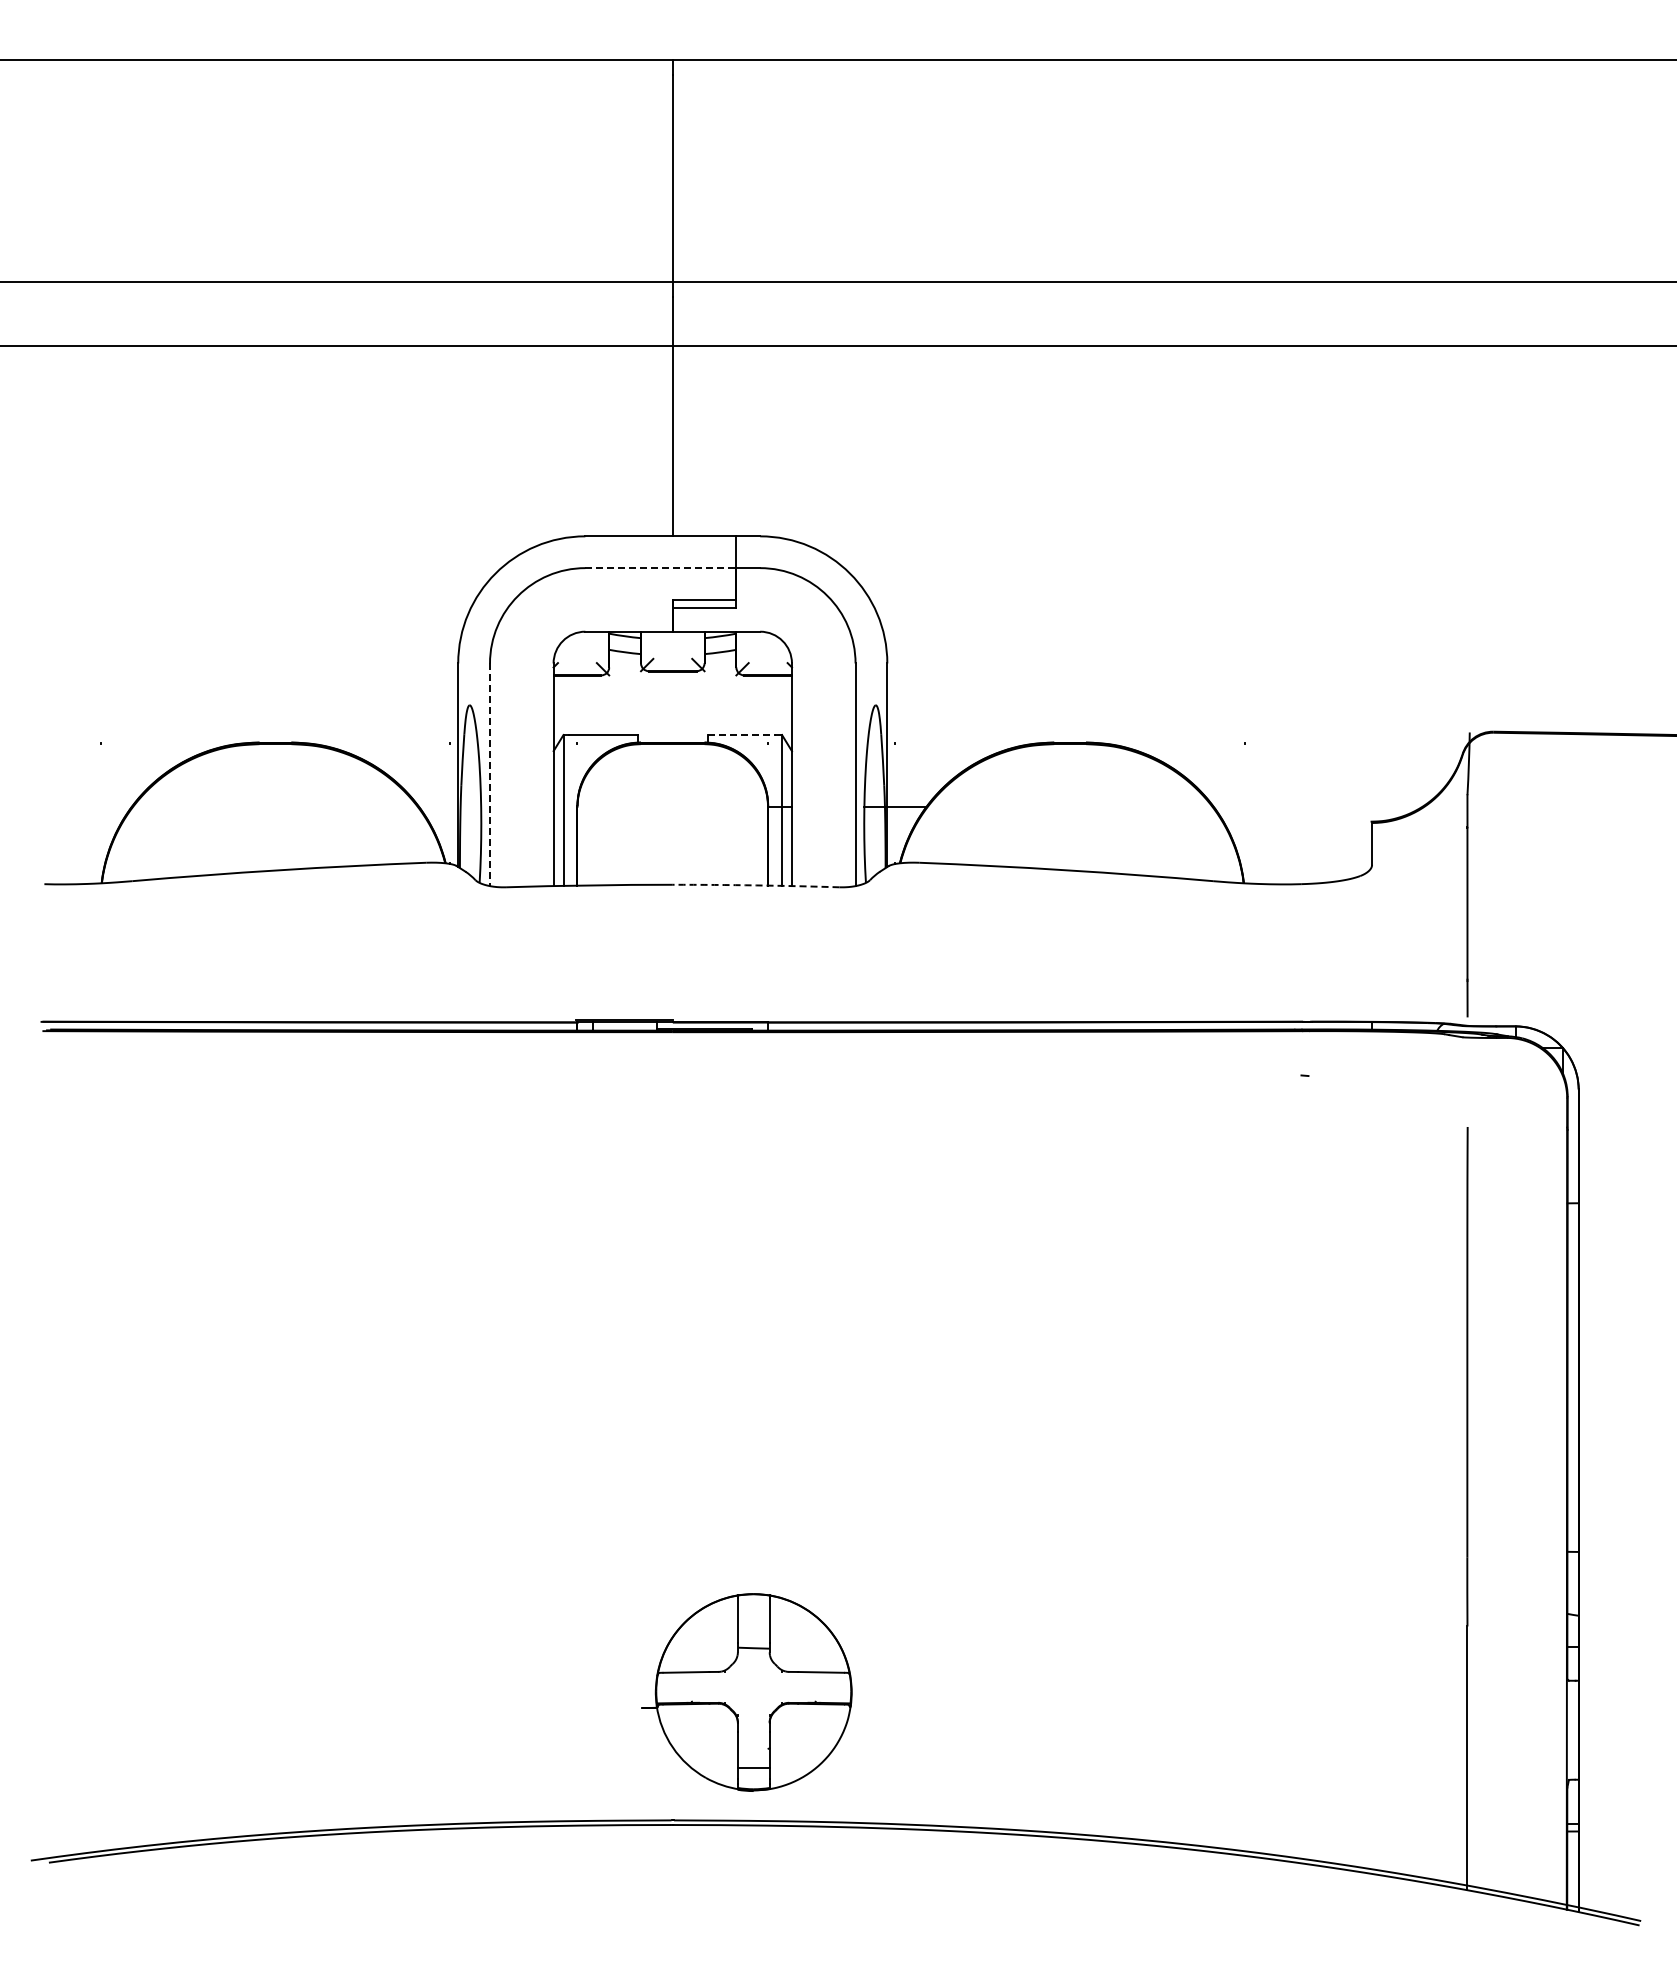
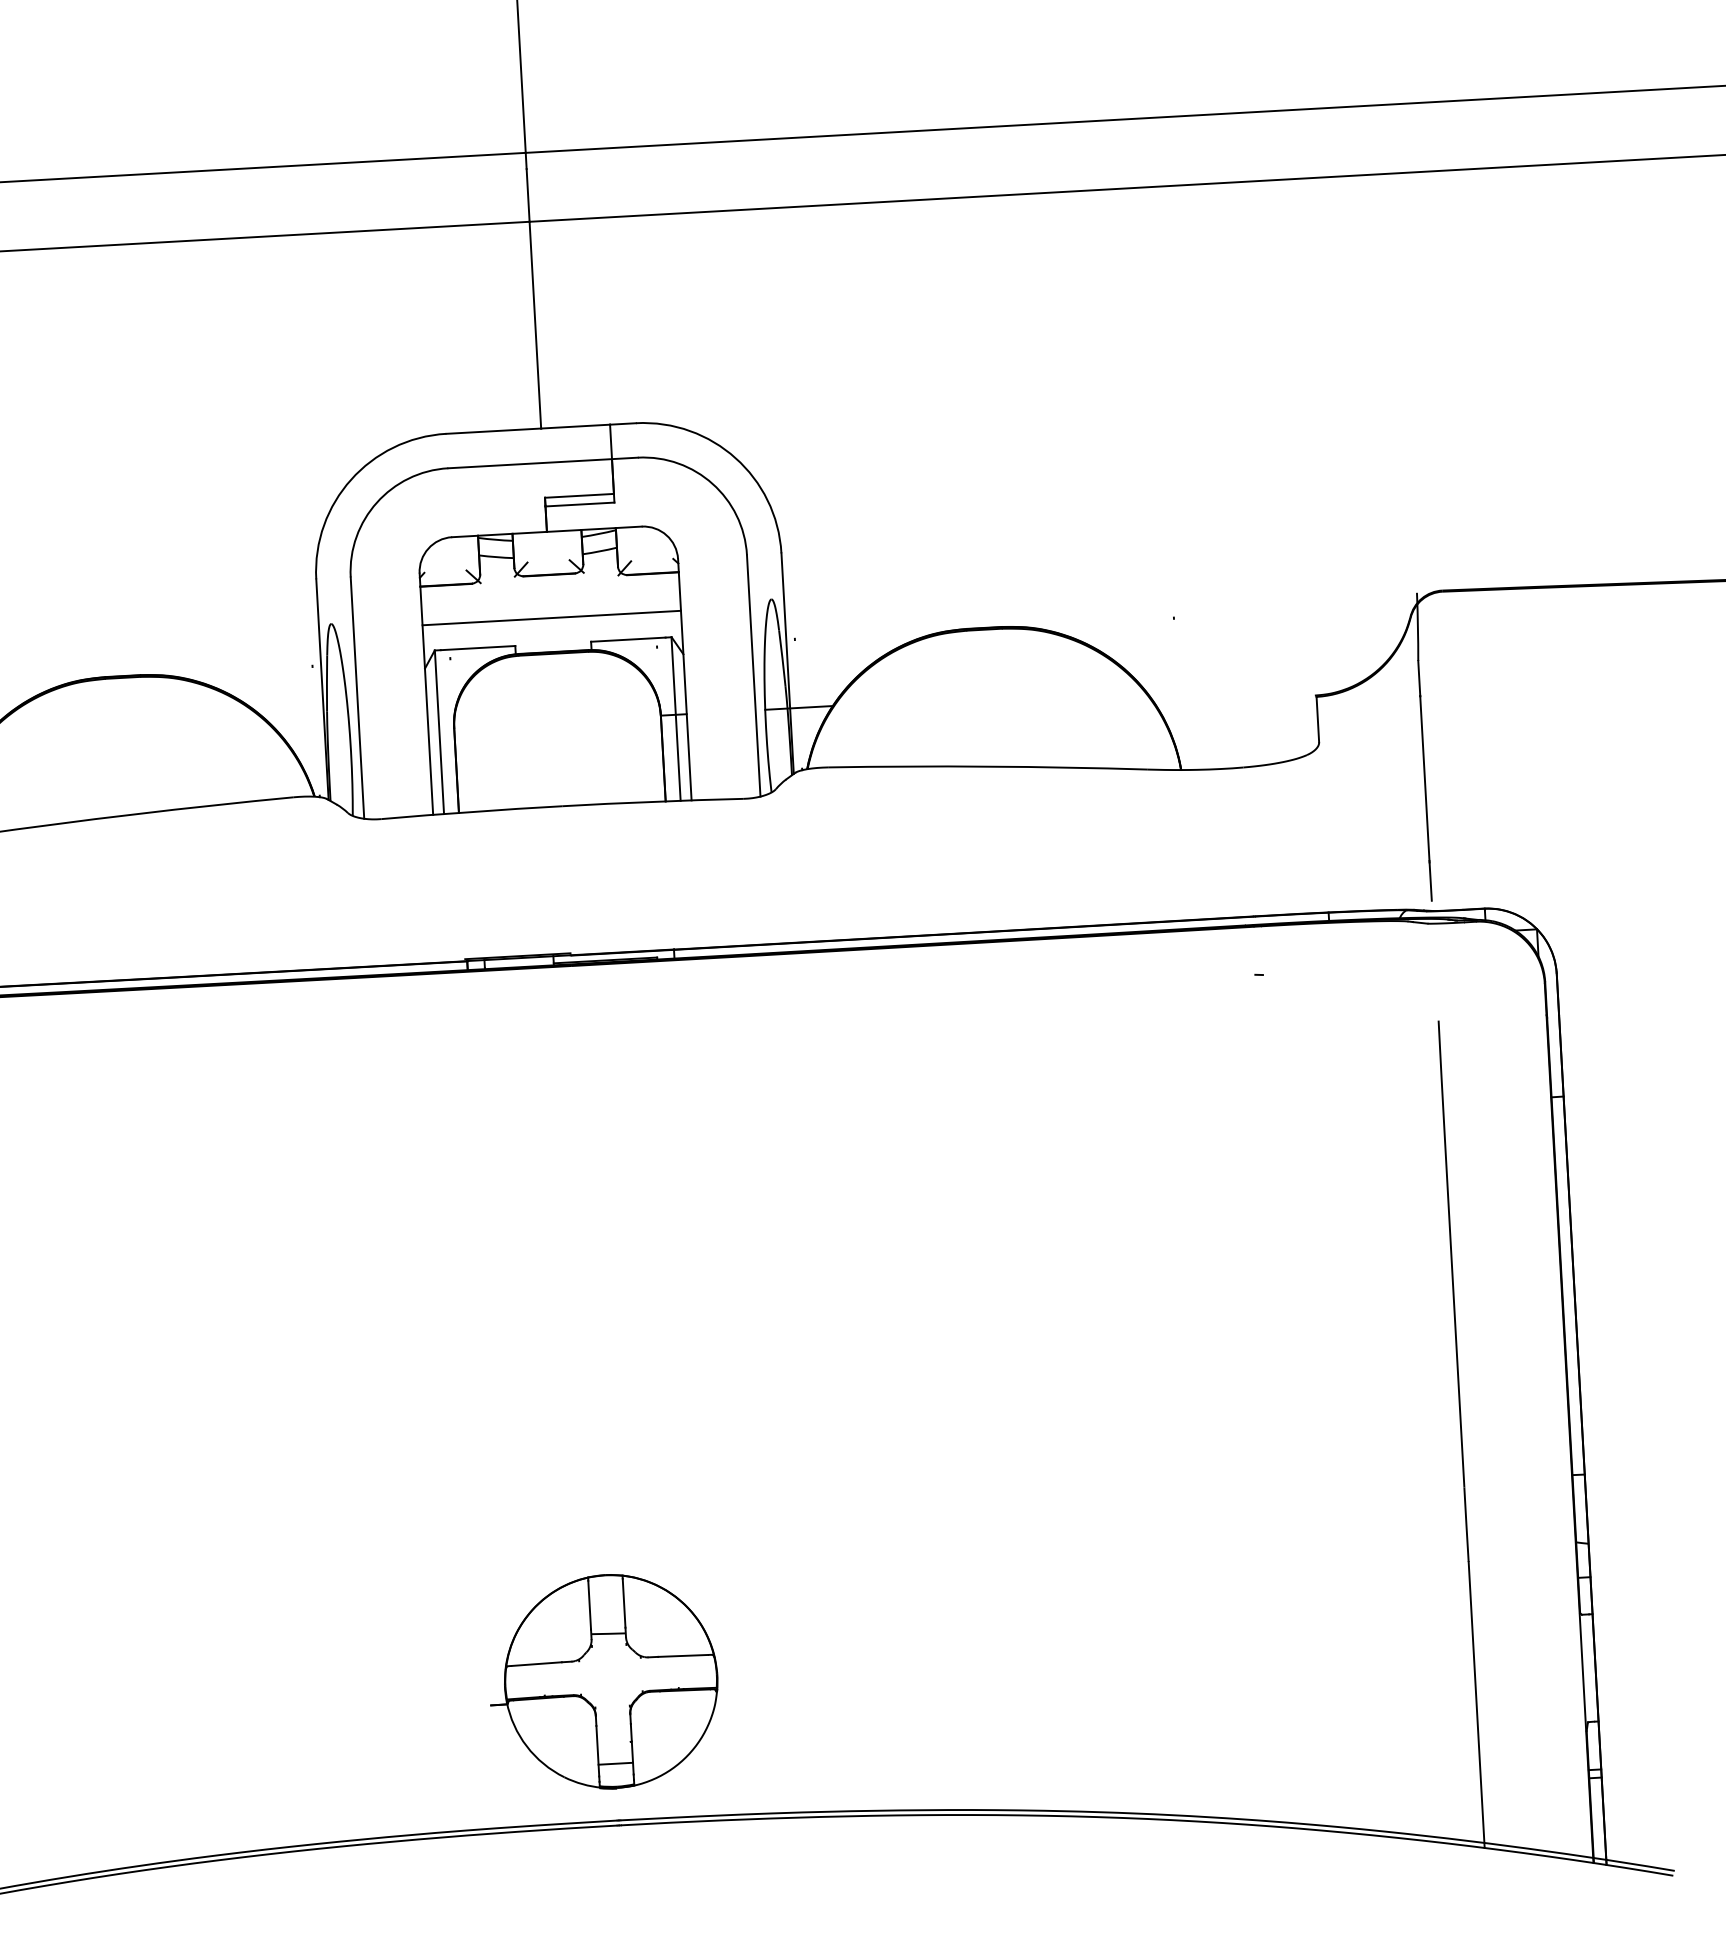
line: (661, 568) -> (530, 464), dashed -> solid
line: (672, 711) -> (551, 618), added
line: (742, 735) -> (628, 640), dashed -> solid
line: (490, 775) -> (358, 698), dashed -> solid
arc: (756, 885) -> (653, 801), dashed -> solid
part: (746, 1692) -> (603, 1682), moved

